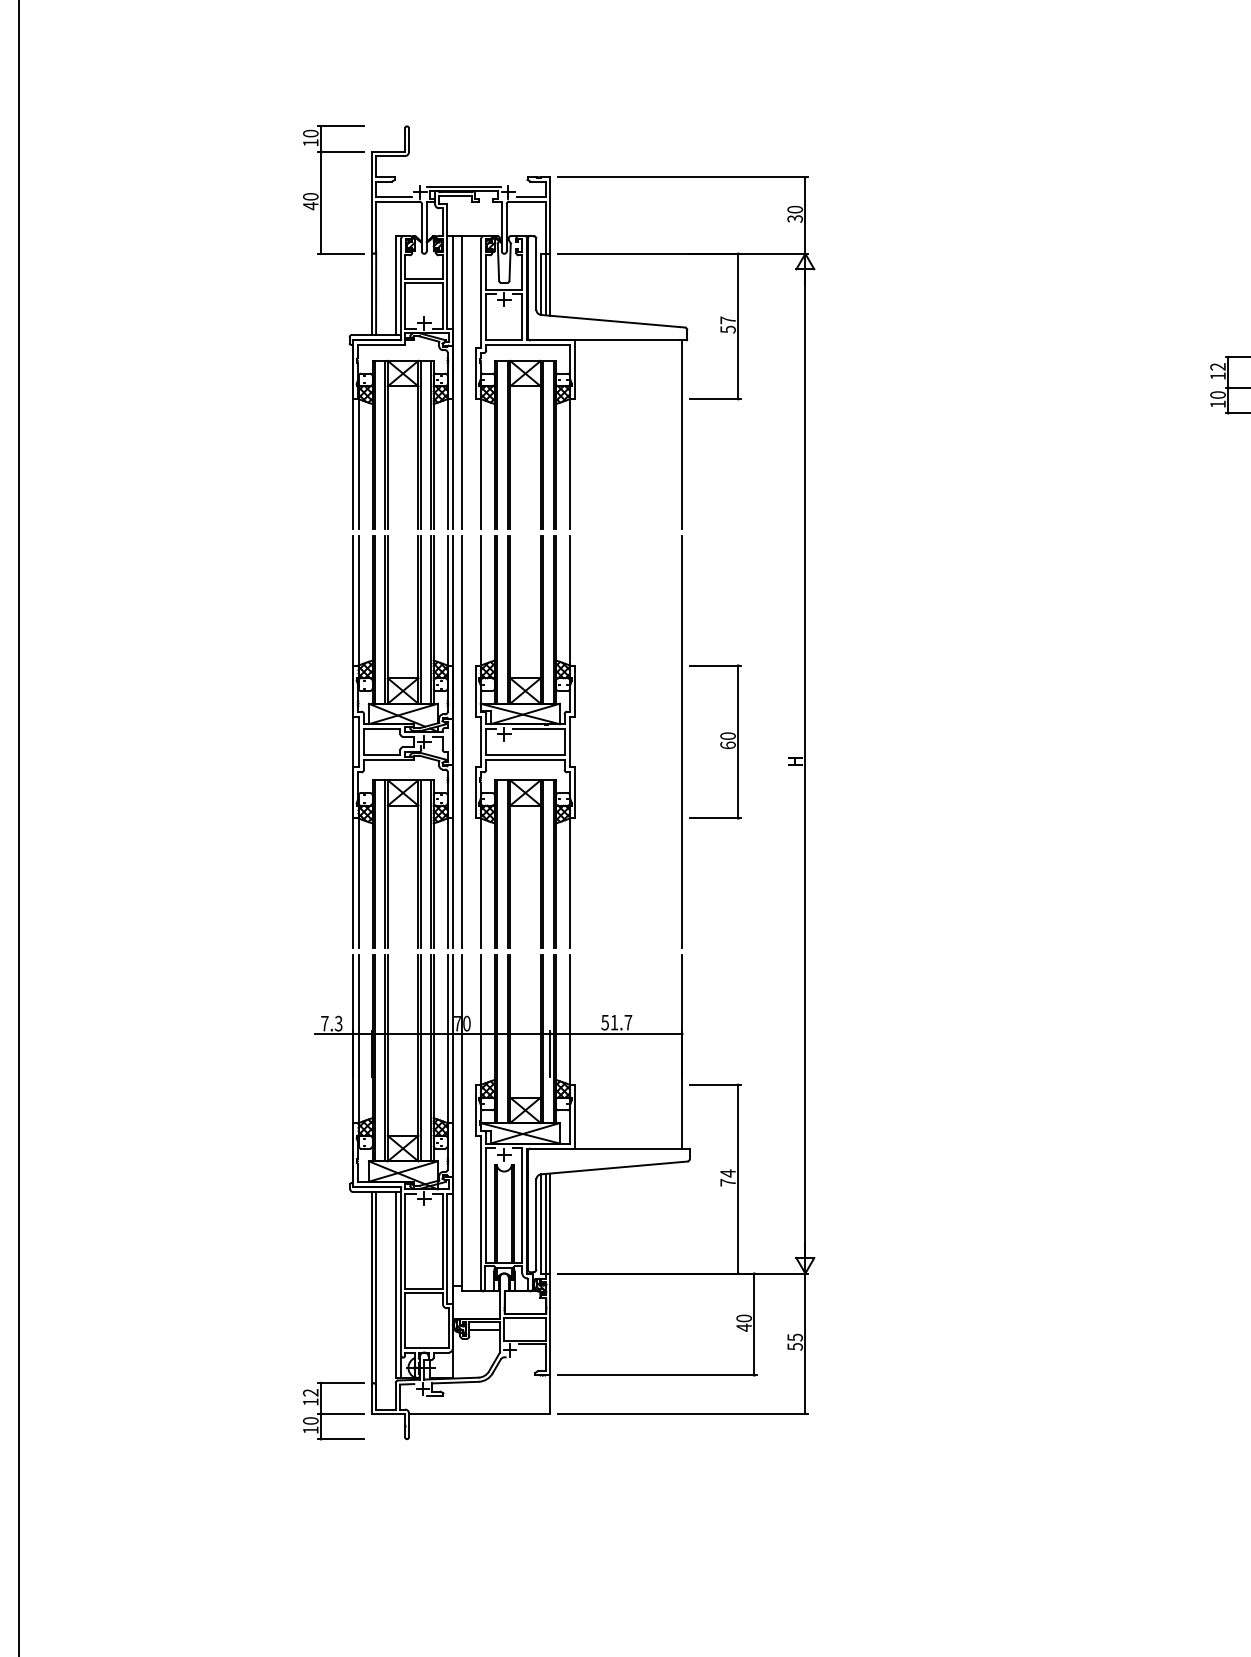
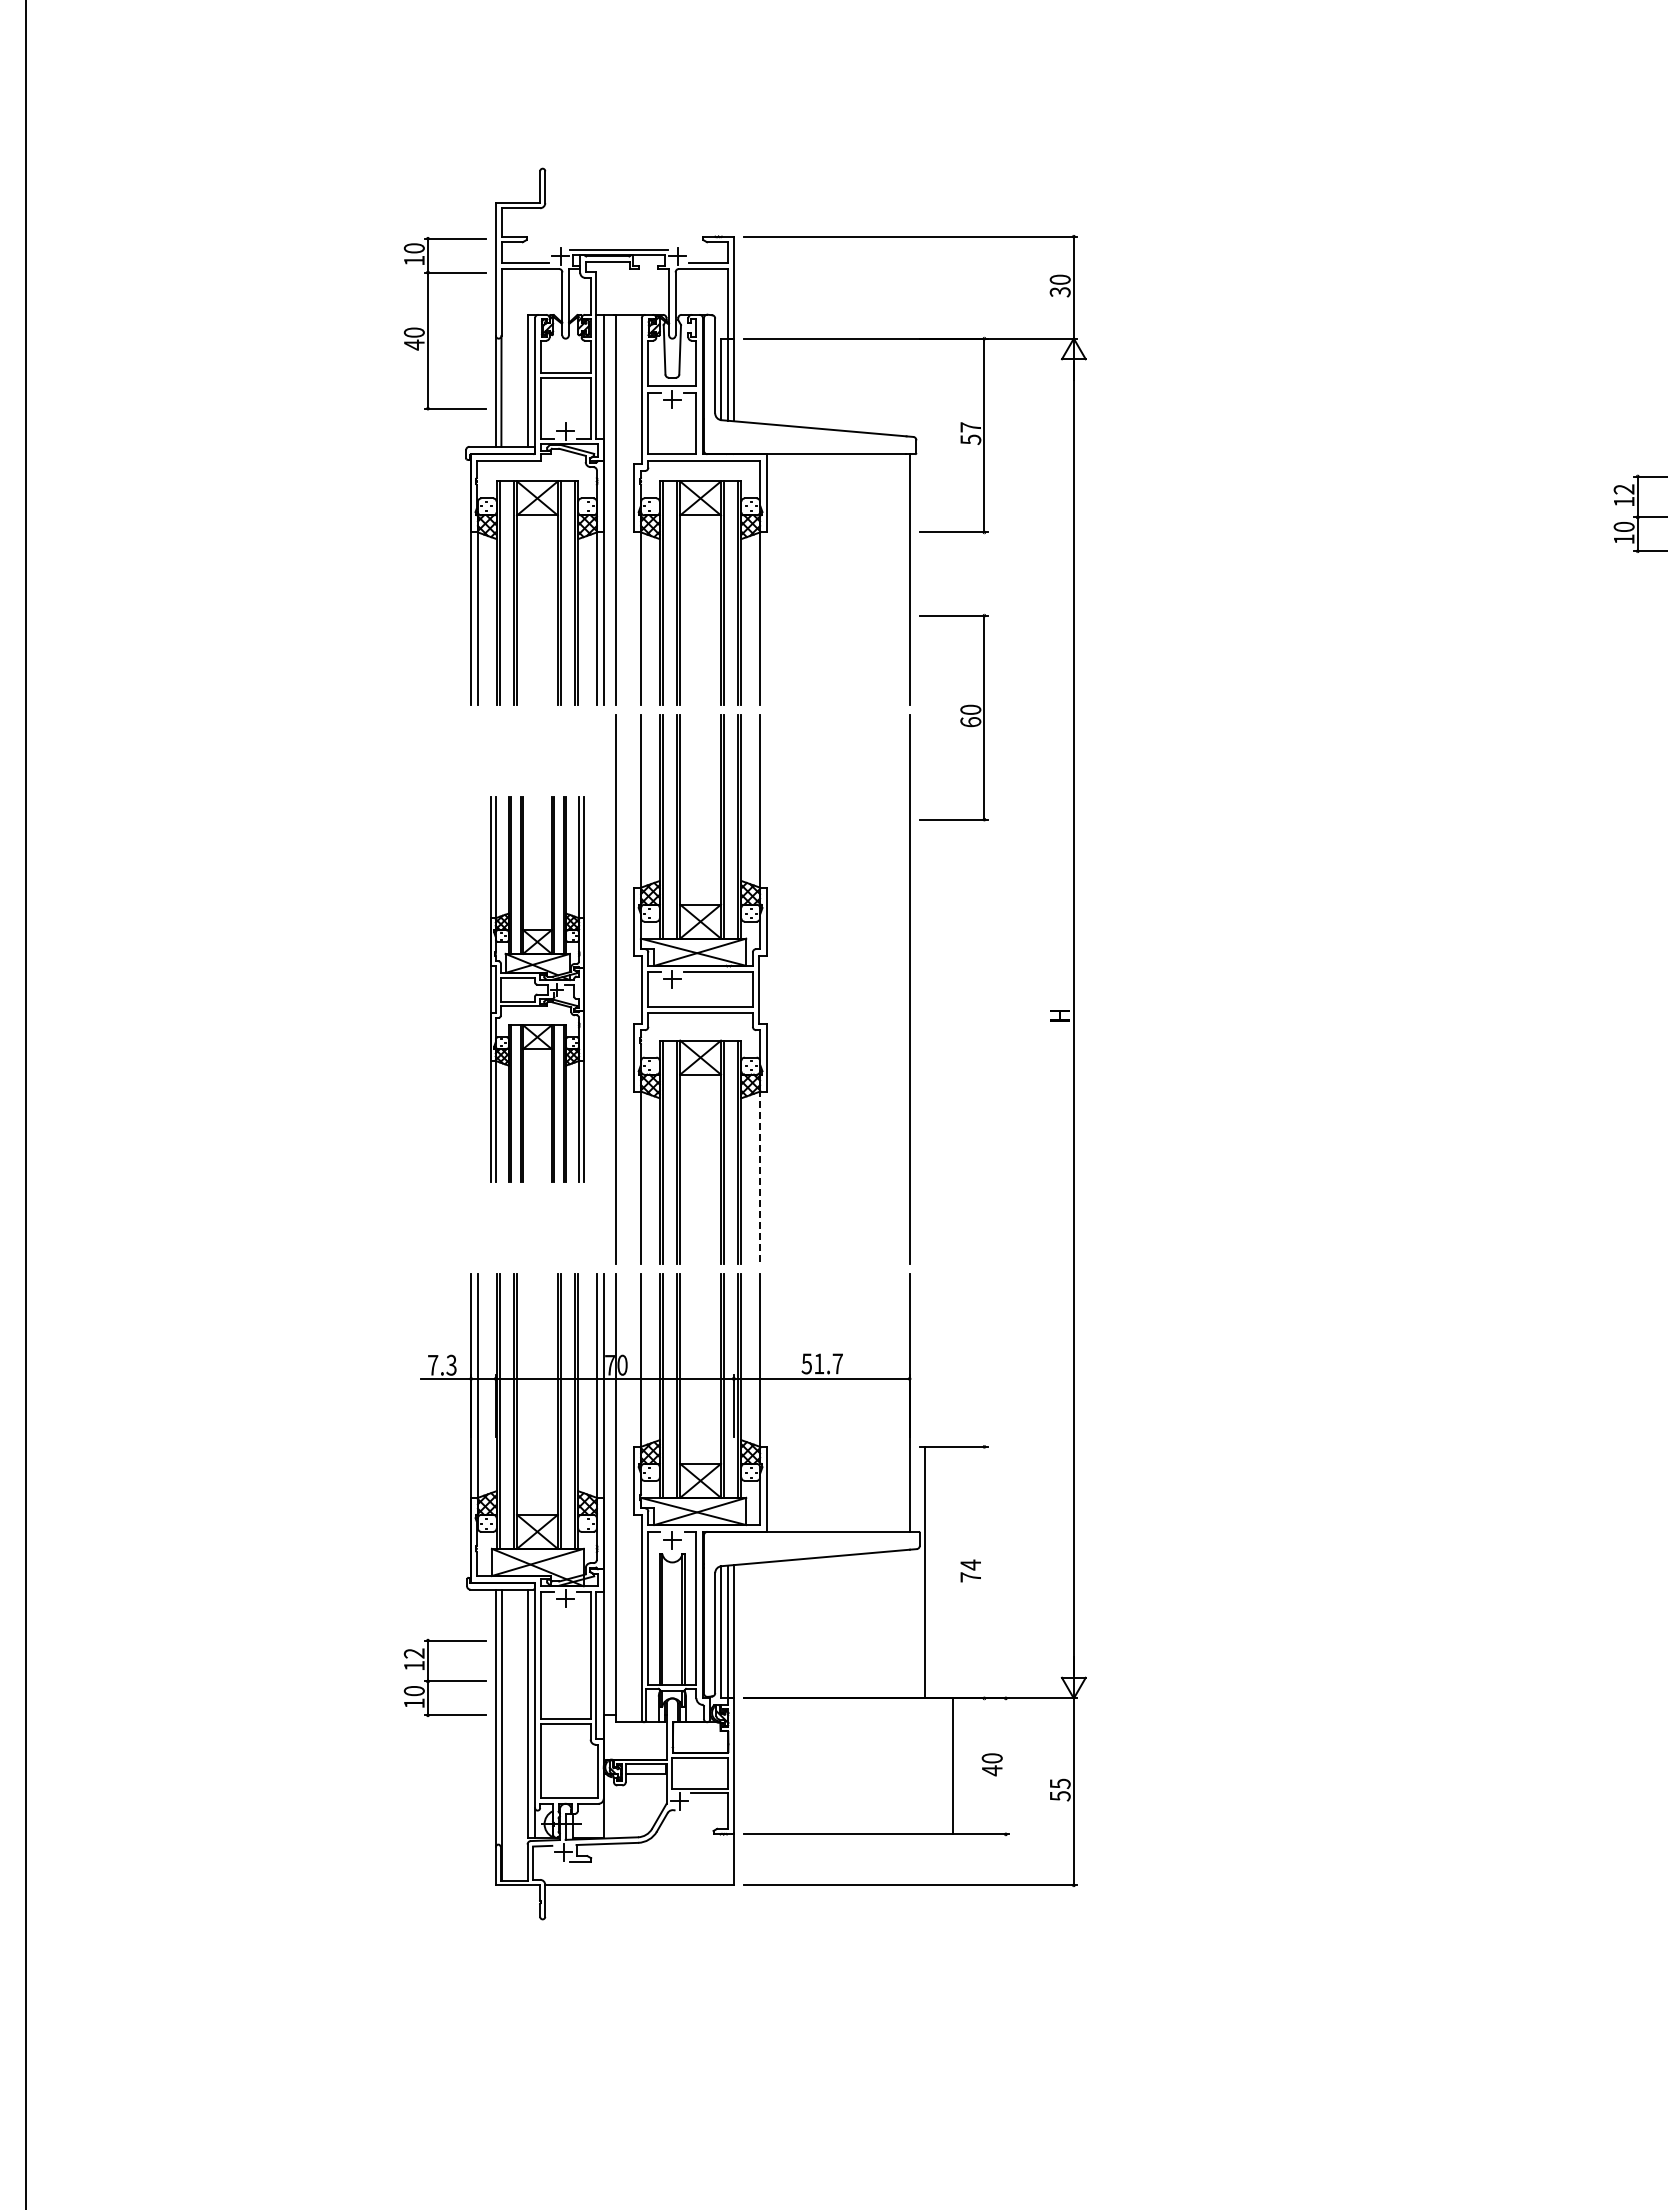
part: (321, 189) -> (428, 323), moved
part: (403, 741) -> (537, 989), size x0.7
part: (720, 743) -> (960, 719), moved
line: (570, 882) -> (760, 1177), solid -> dashed
line: (738, 1179) -> (925, 1572), moved
line: (754, 1324) -> (952, 1766), moved
part: (333, 1410) -> (444, 1677), moved

